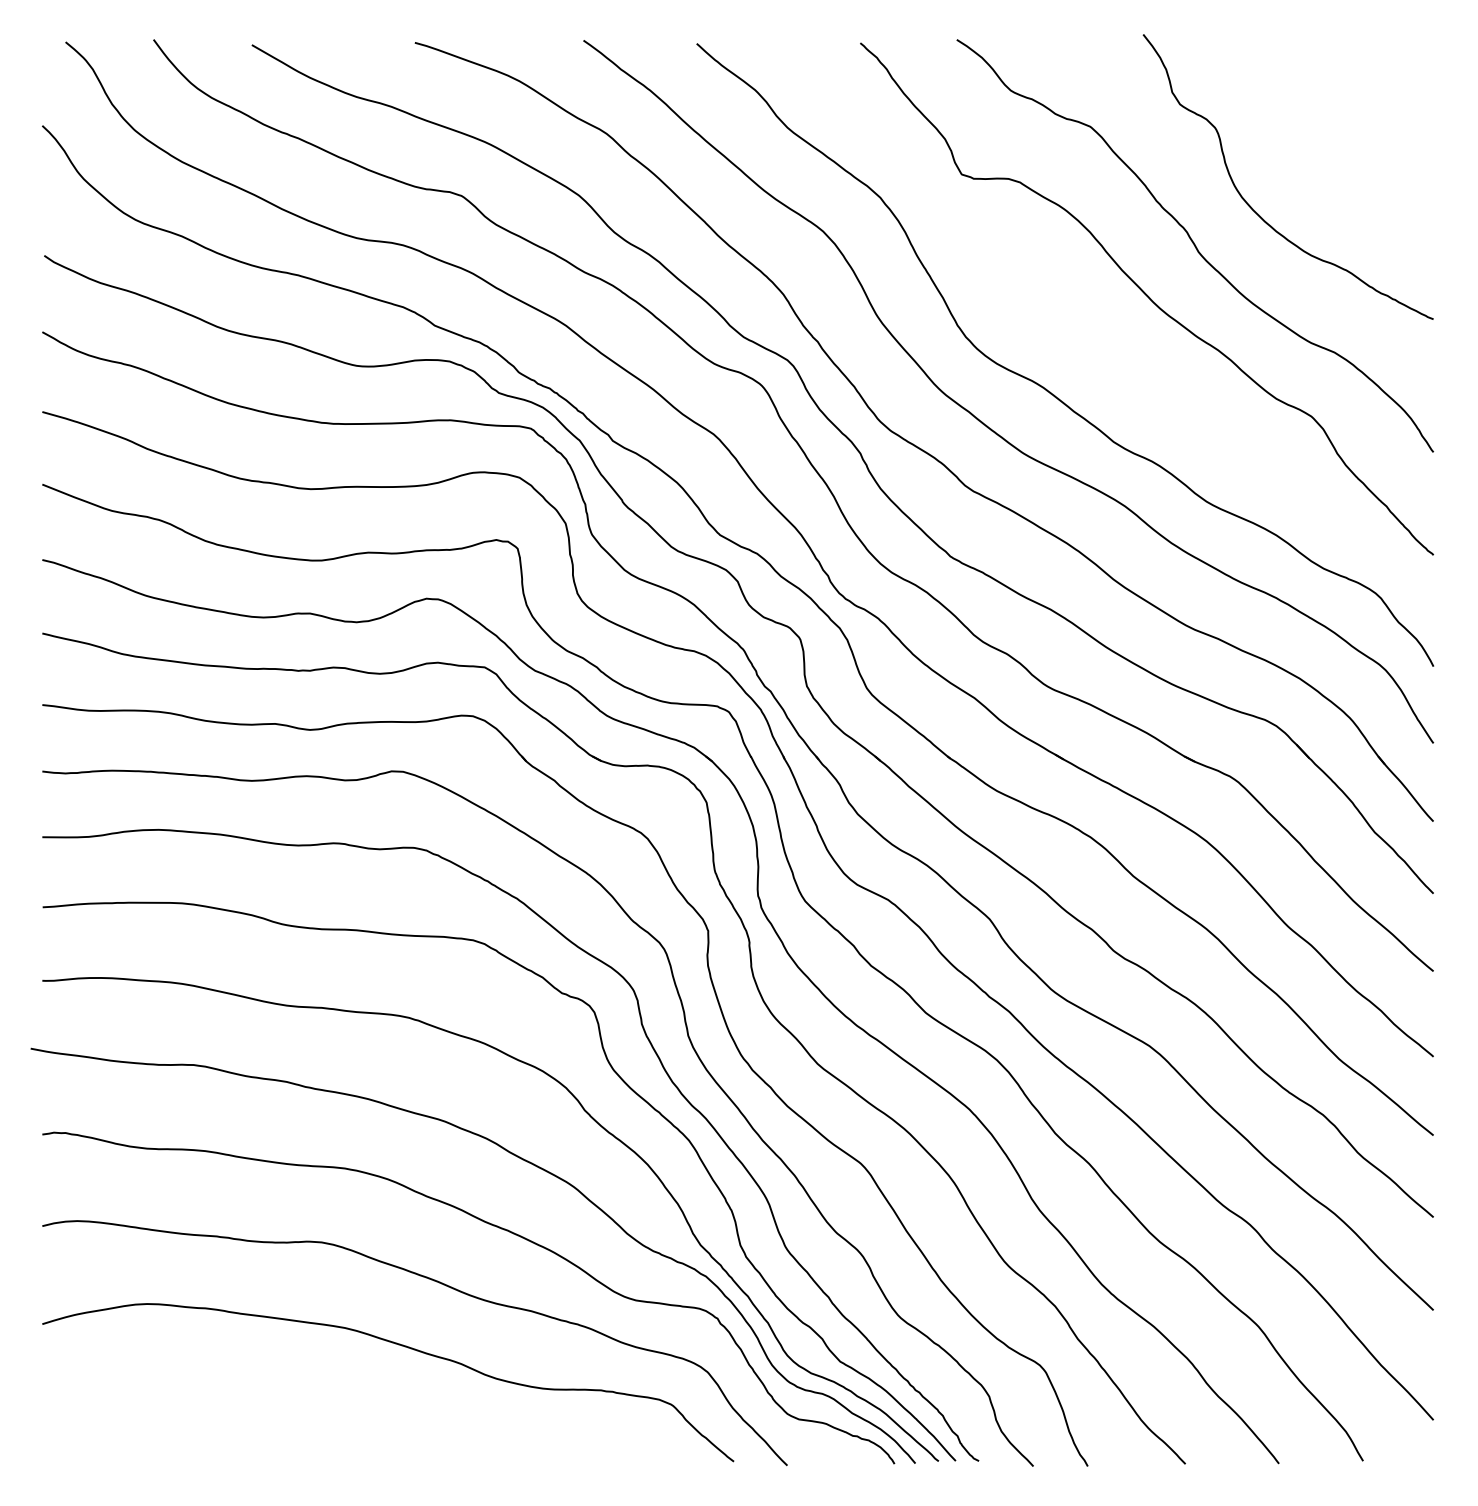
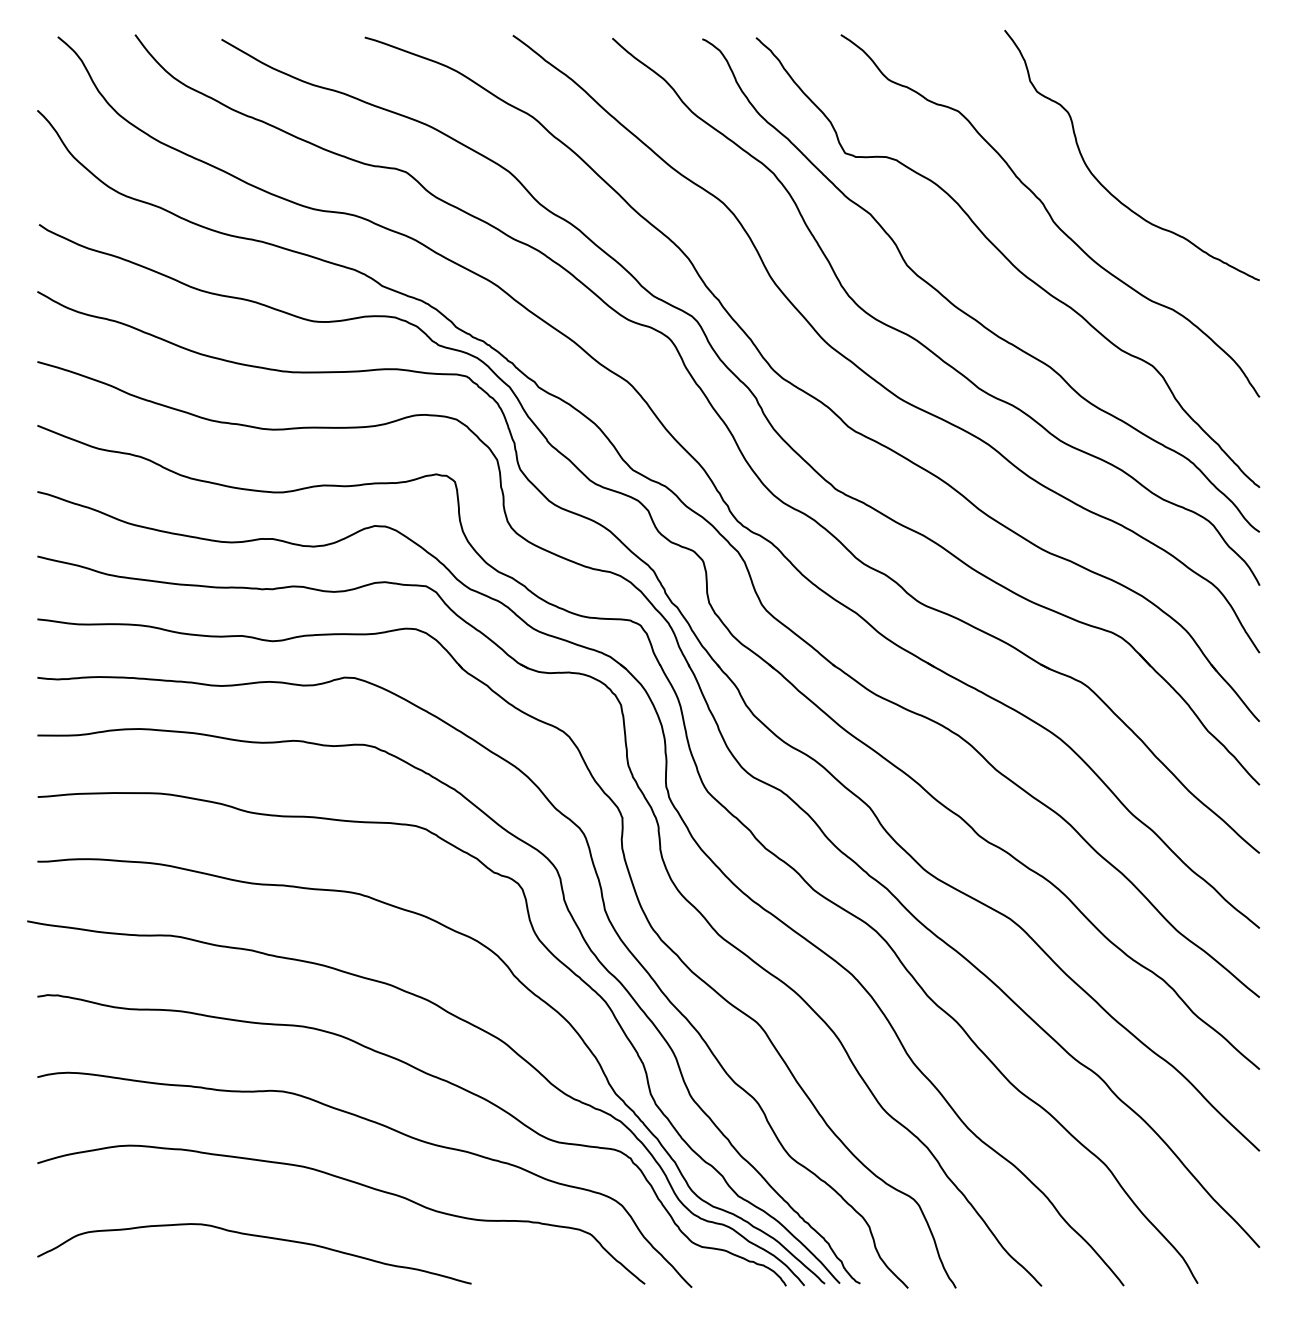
curve: (1098, 355) -> (965, 312), added
curve: (295, 1408) -> (259, 1237), added

